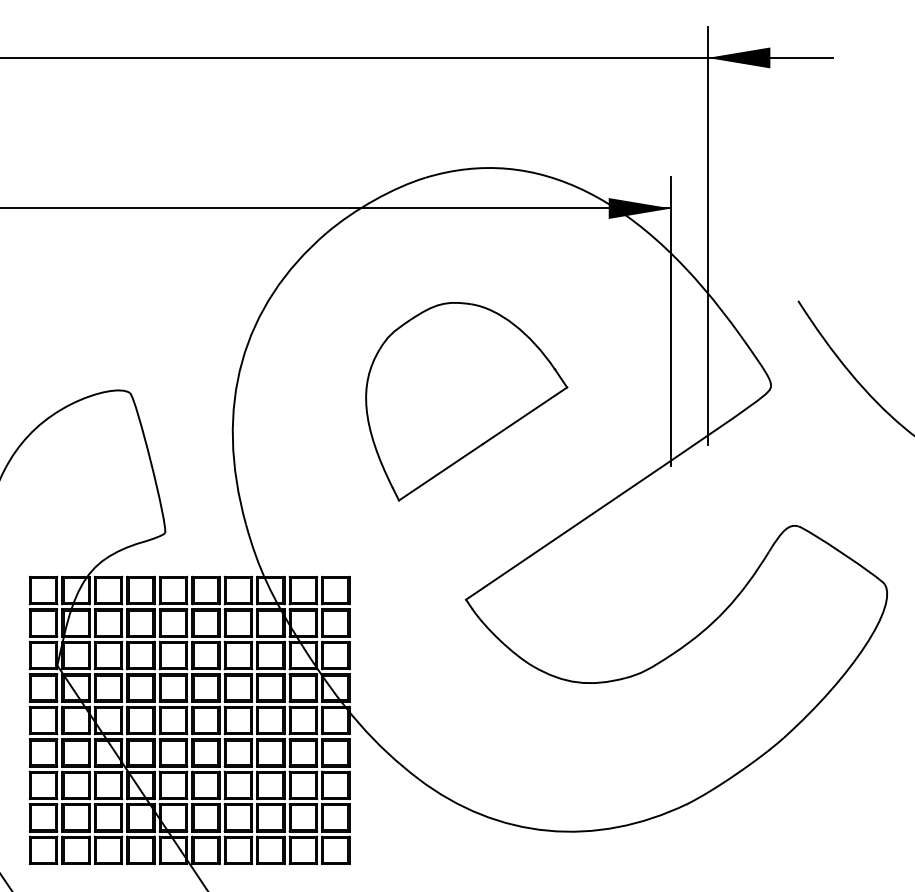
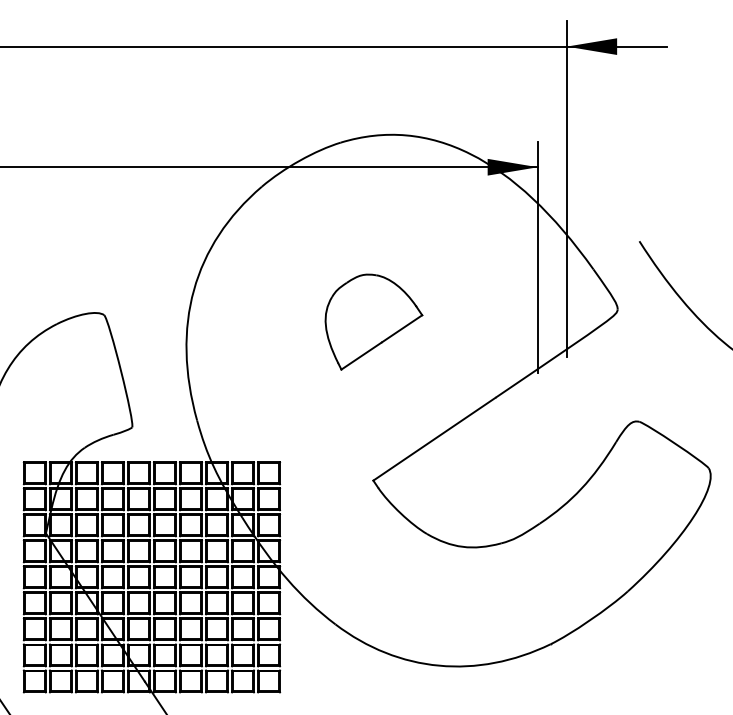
part: (466, 401) -> (373, 321), size x0.6

